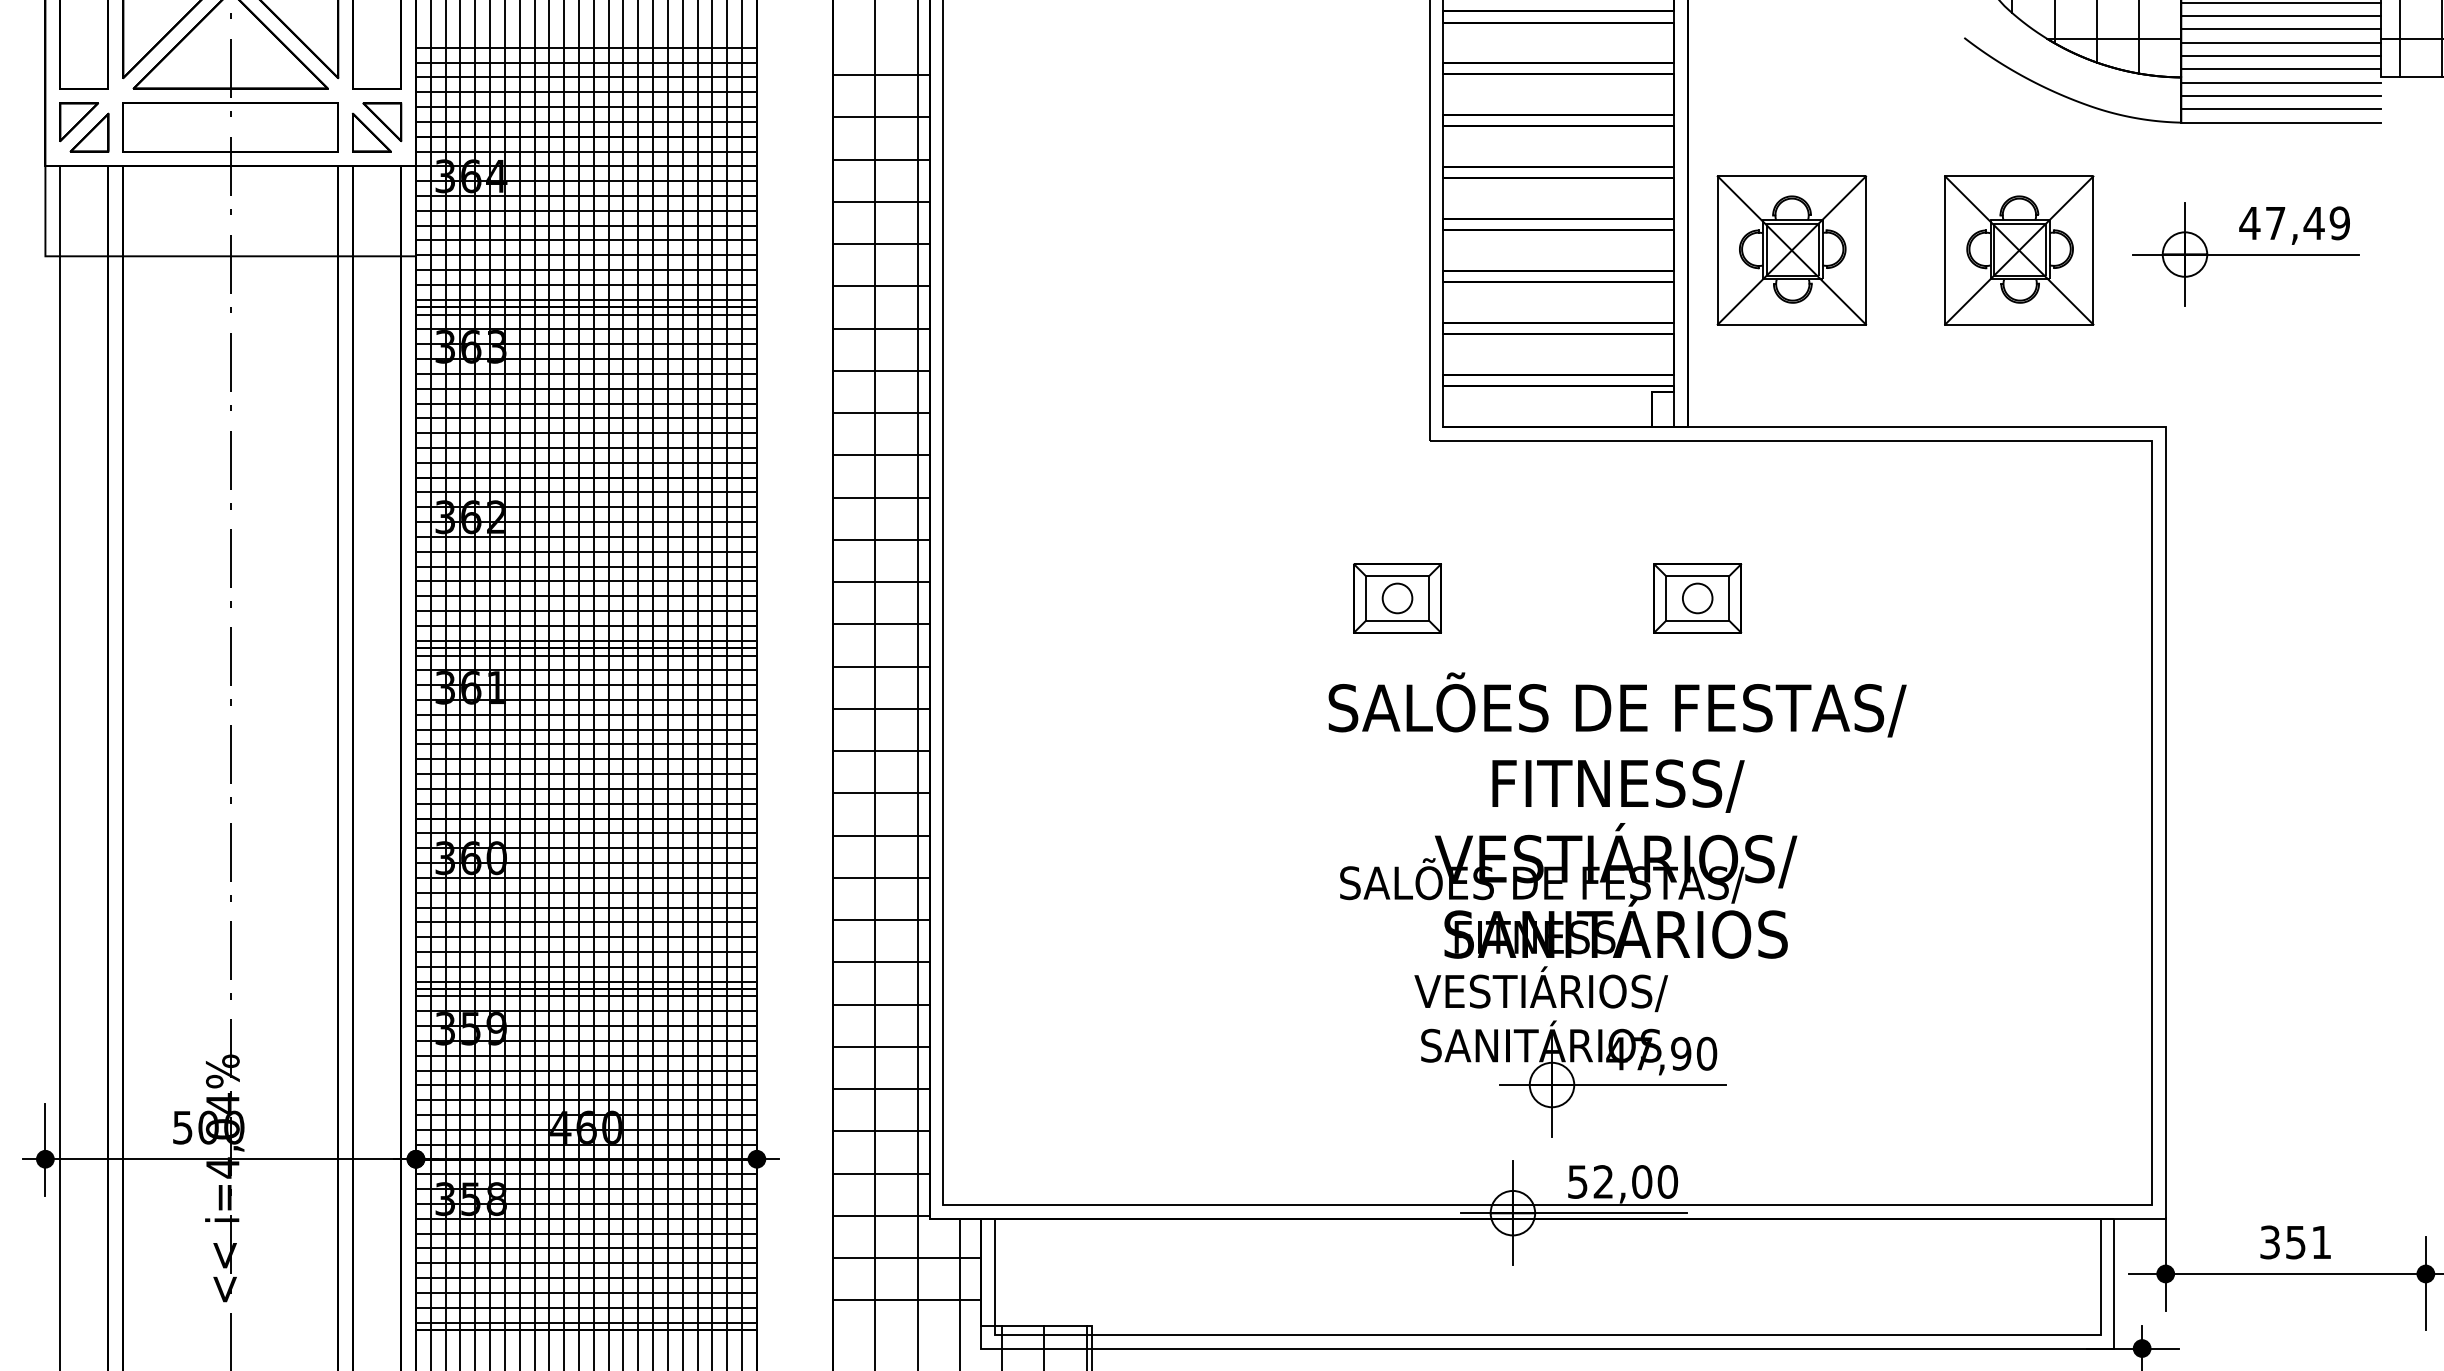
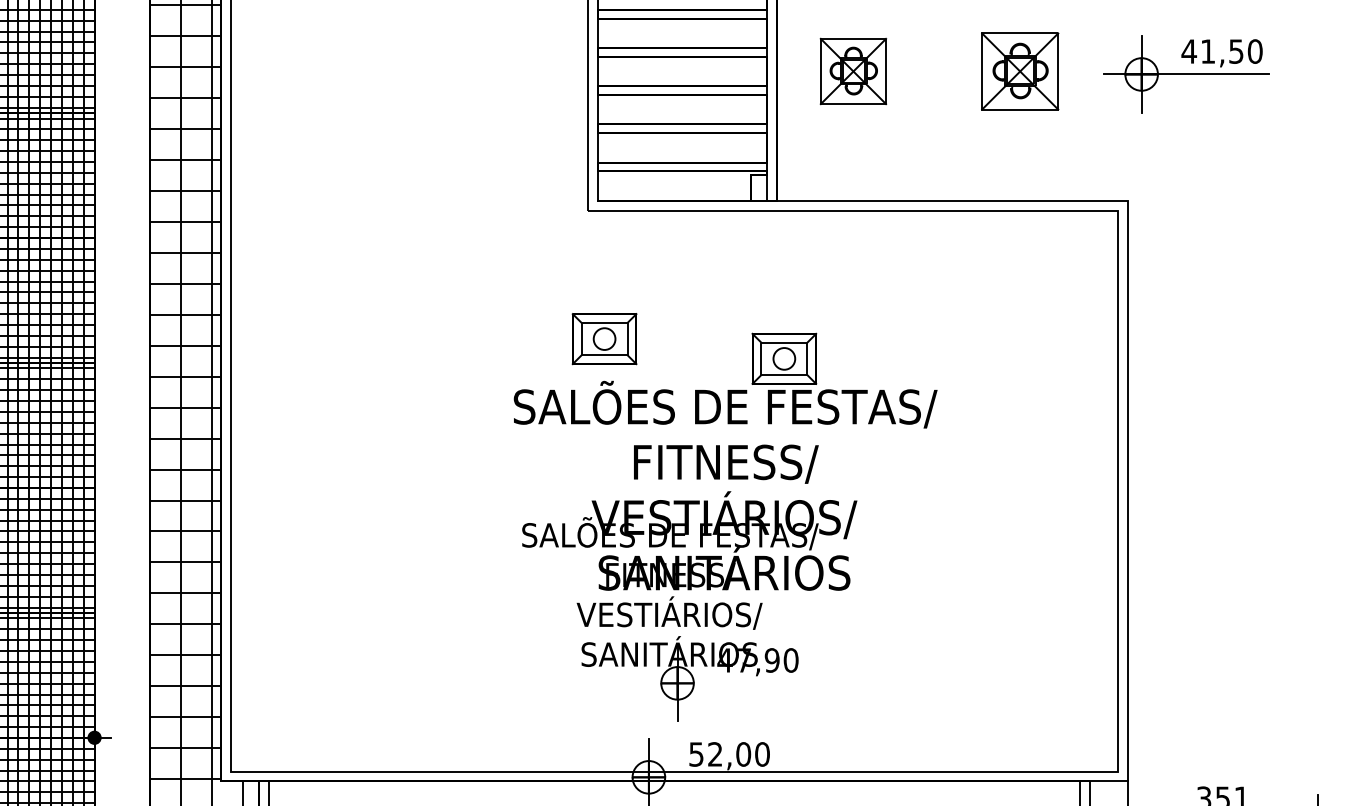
text: (2308, 223) -> (1232, 51), 47,49 -> 41,50
part: (1791, 250) -> (853, 71), size x0.6
part: (2019, 250) -> (1020, 71), size x0.7
part: (1397, 598) -> (604, 339), moved
part: (1697, 598) -> (784, 358), moved
line: (1612, 1085) -> (721, 683), removed
line: (1573, 1213) -> (693, 777), removed

